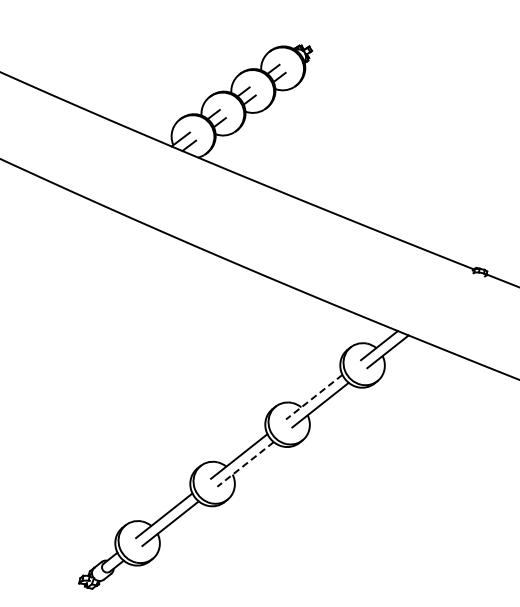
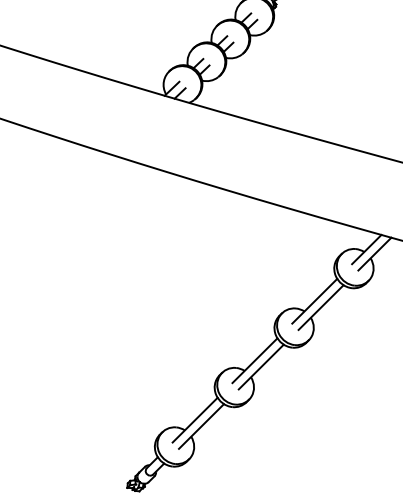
line: (314, 397) -> (315, 301), dashed -> solid
line: (245, 464) -> (261, 367), dashed -> solid

